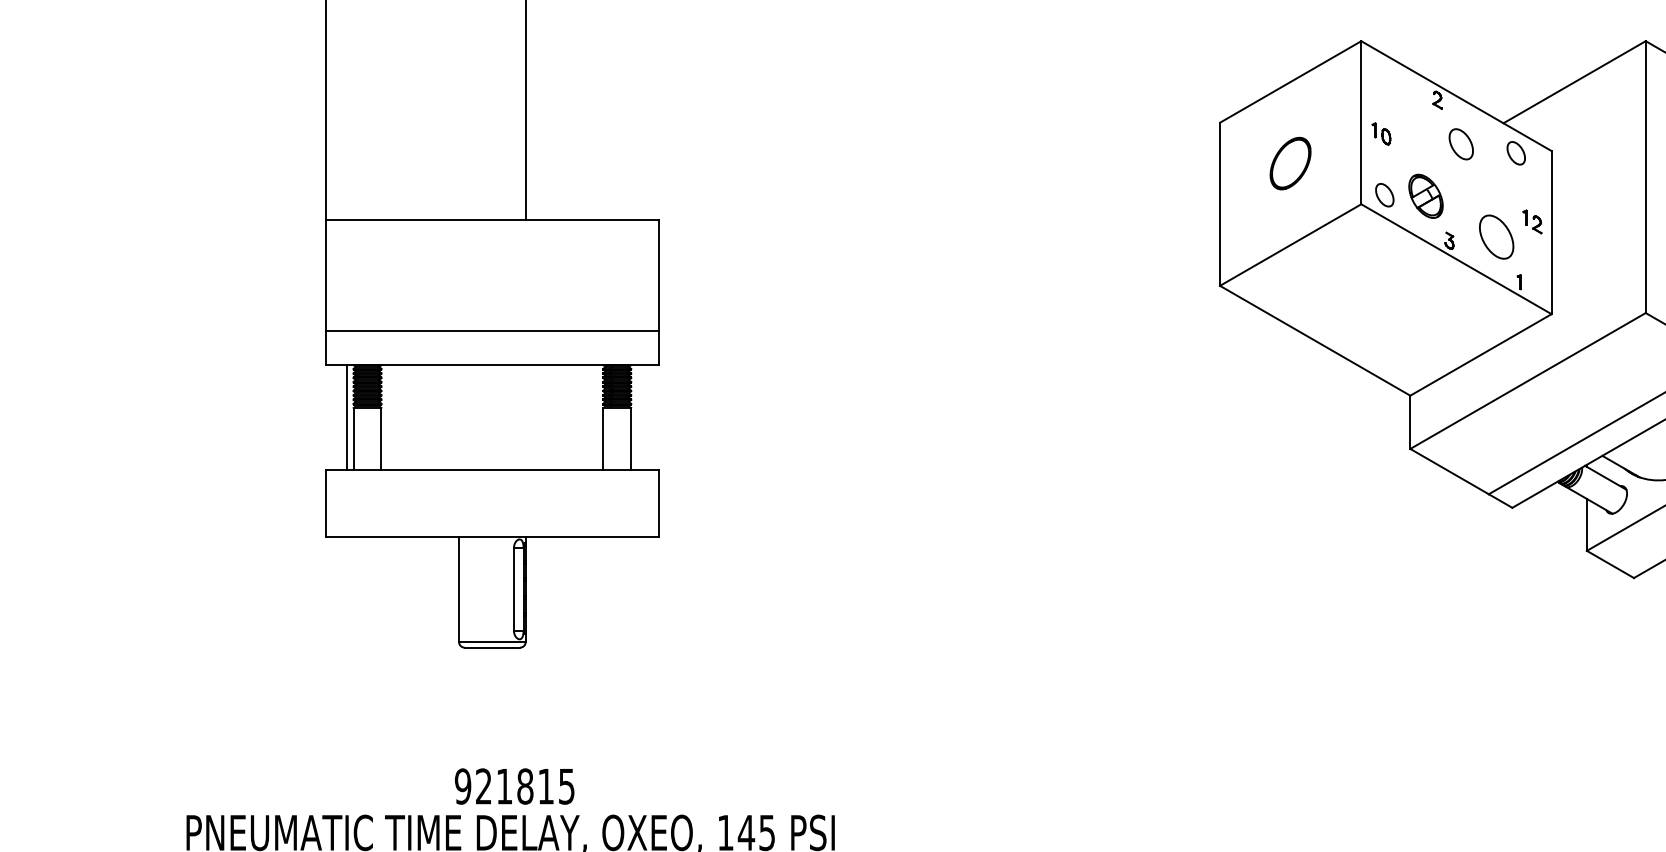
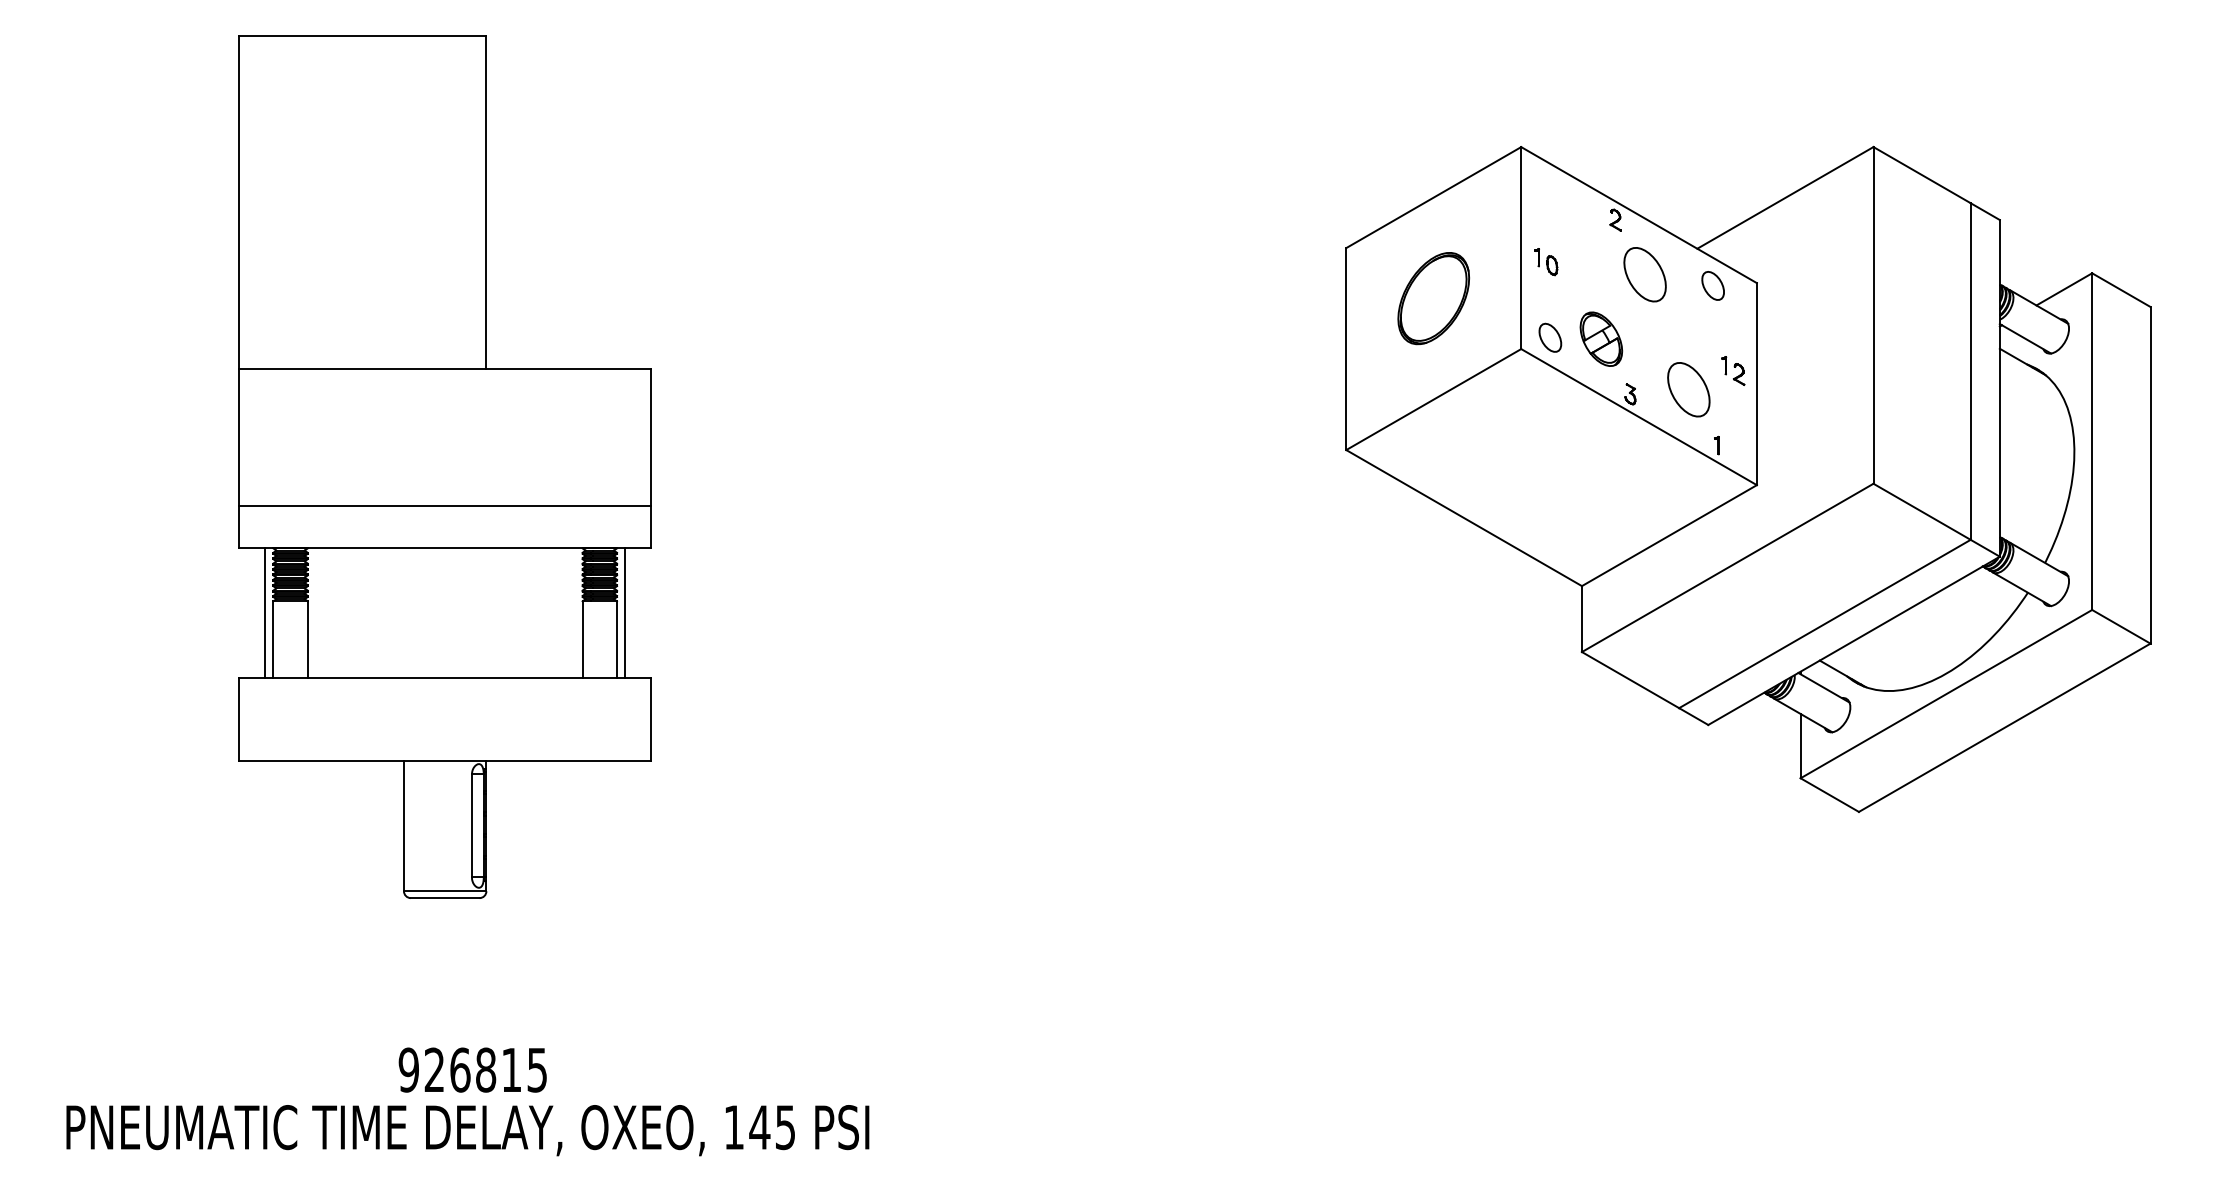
part: (1460, 144) -> (1644, 274), size x1.43
part: (1290, 163) -> (1433, 298), size x1.43
line: (637, 417) -> (625, 612), added
text: (504, 786) -> (460, 1069), 921815 -> 926815

